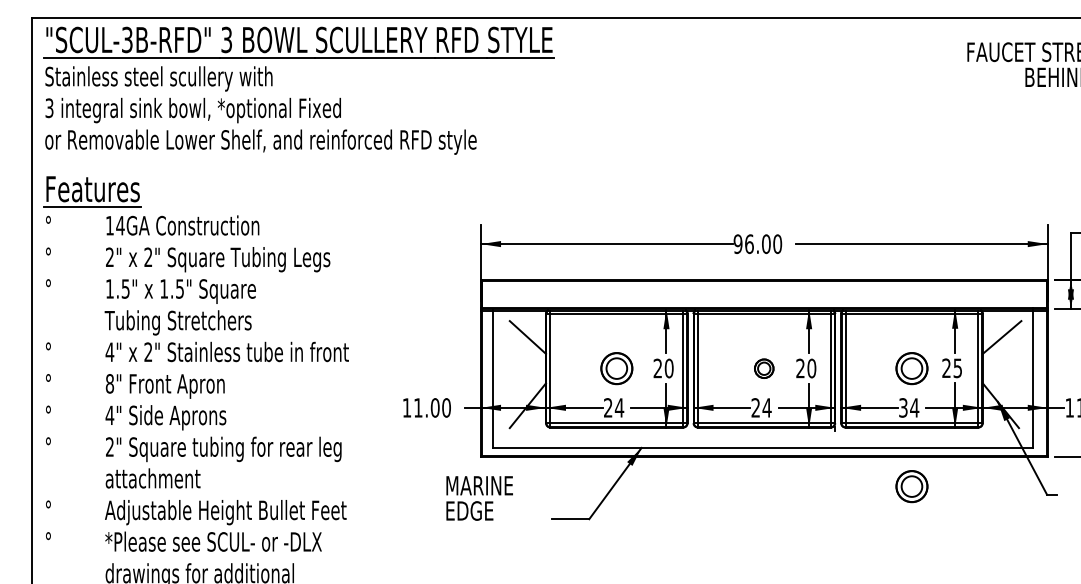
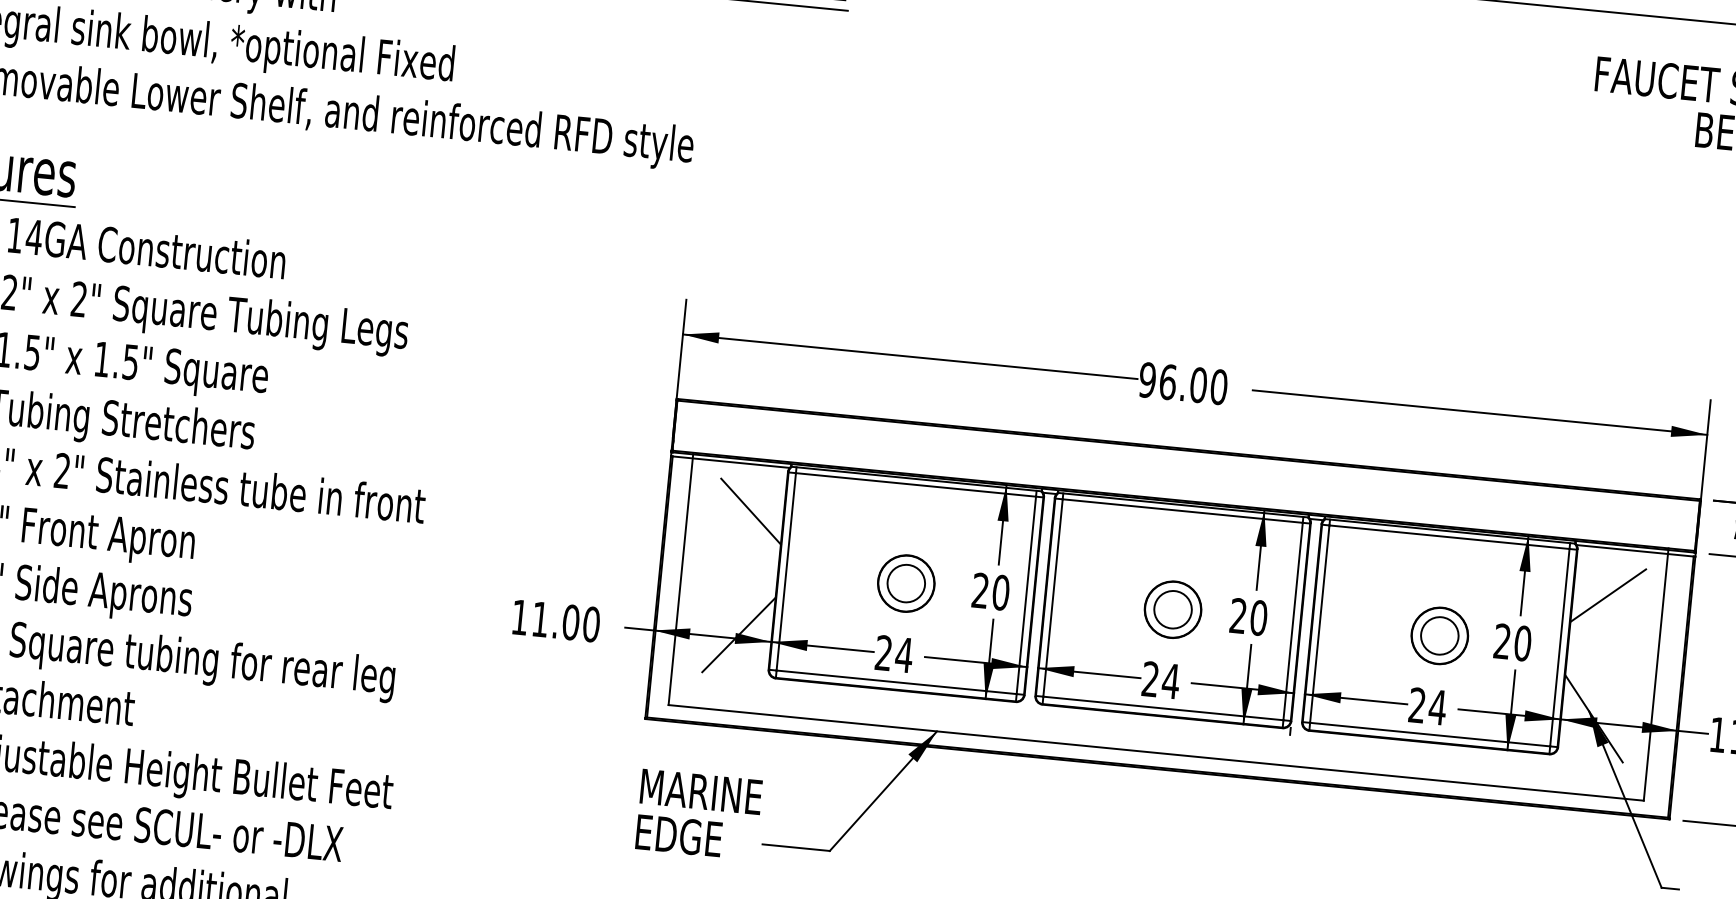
part: (763, 368) -> (1171, 609), size x1.67
text: (957, 368) -> (1522, 643), 25 -> 20
text: (903, 407) -> (1417, 704), 34 -> 24
part: (911, 486) -> (1418, 848), removed
text: (479, 498) -> (698, 814), moved

